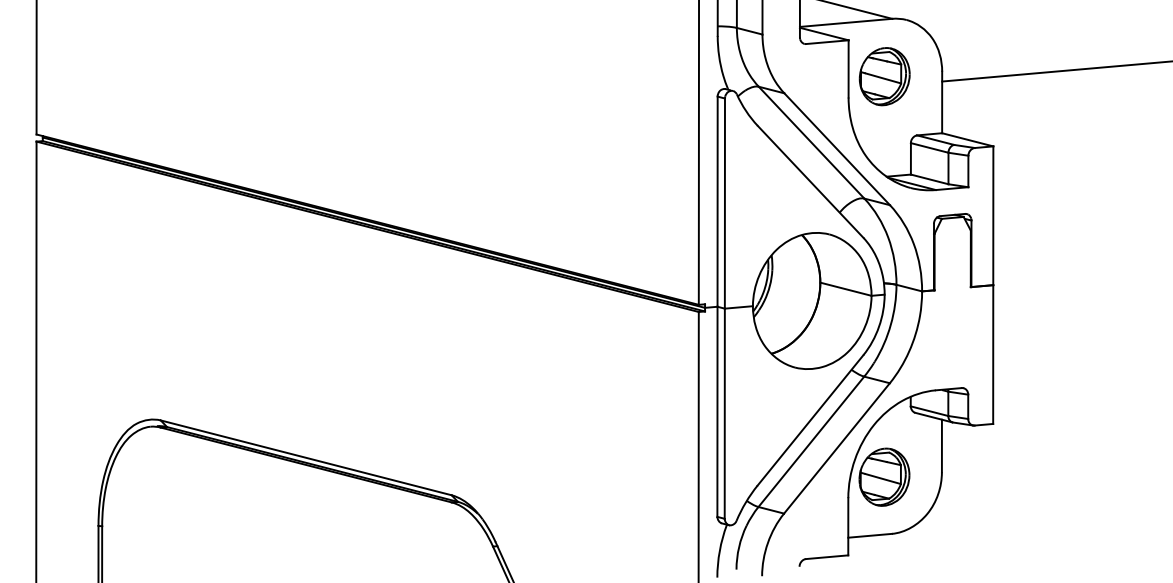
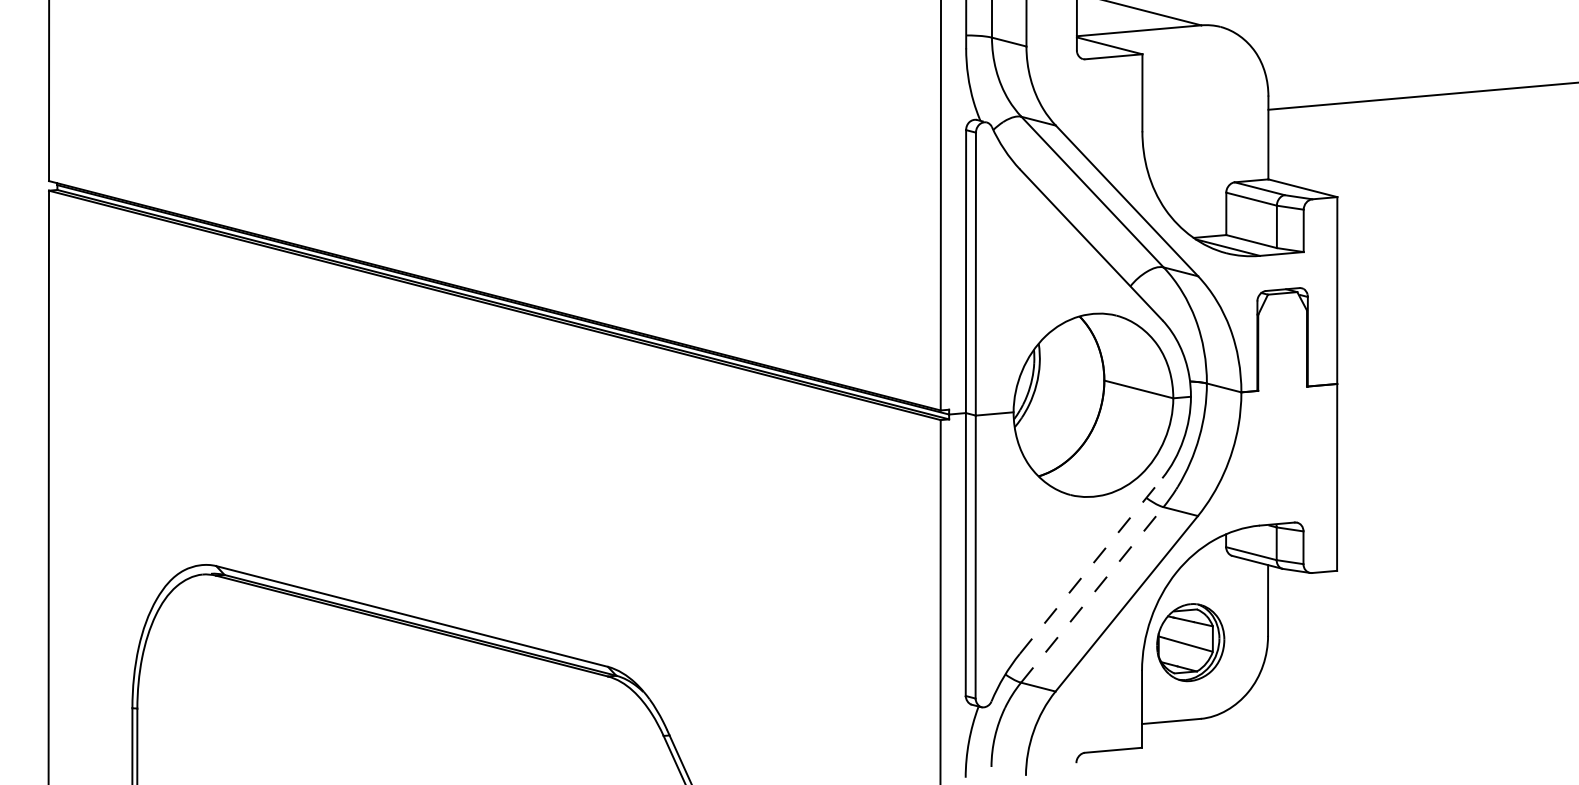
part: (884, 76) -> (1190, 103), removed
line: (810, 420) -> (1091, 566), solid -> dashed
line: (811, 441) -> (1092, 594), solid -> dashed

